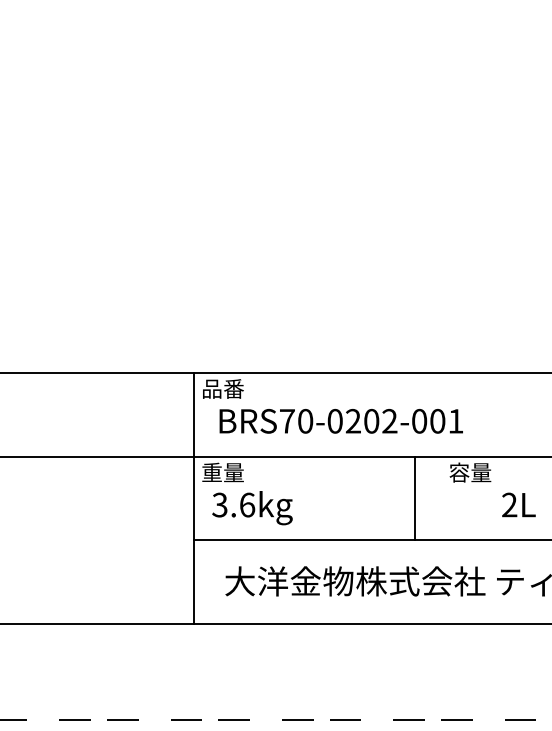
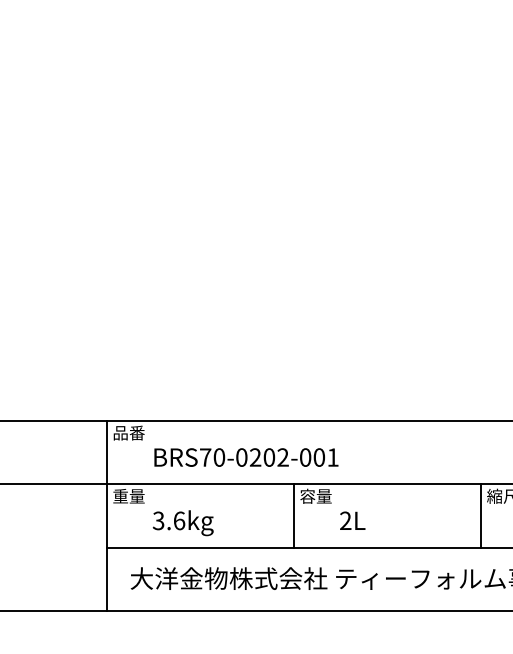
text: (341, 421) -> (246, 457), moved
line: (415, 497) -> (294, 515), moved
text: (251, 508) -> (182, 523), moved

